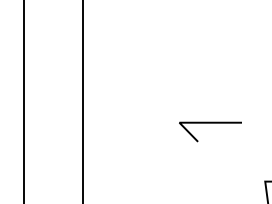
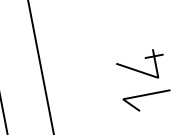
part: (210, 85) -> (141, 66), added

